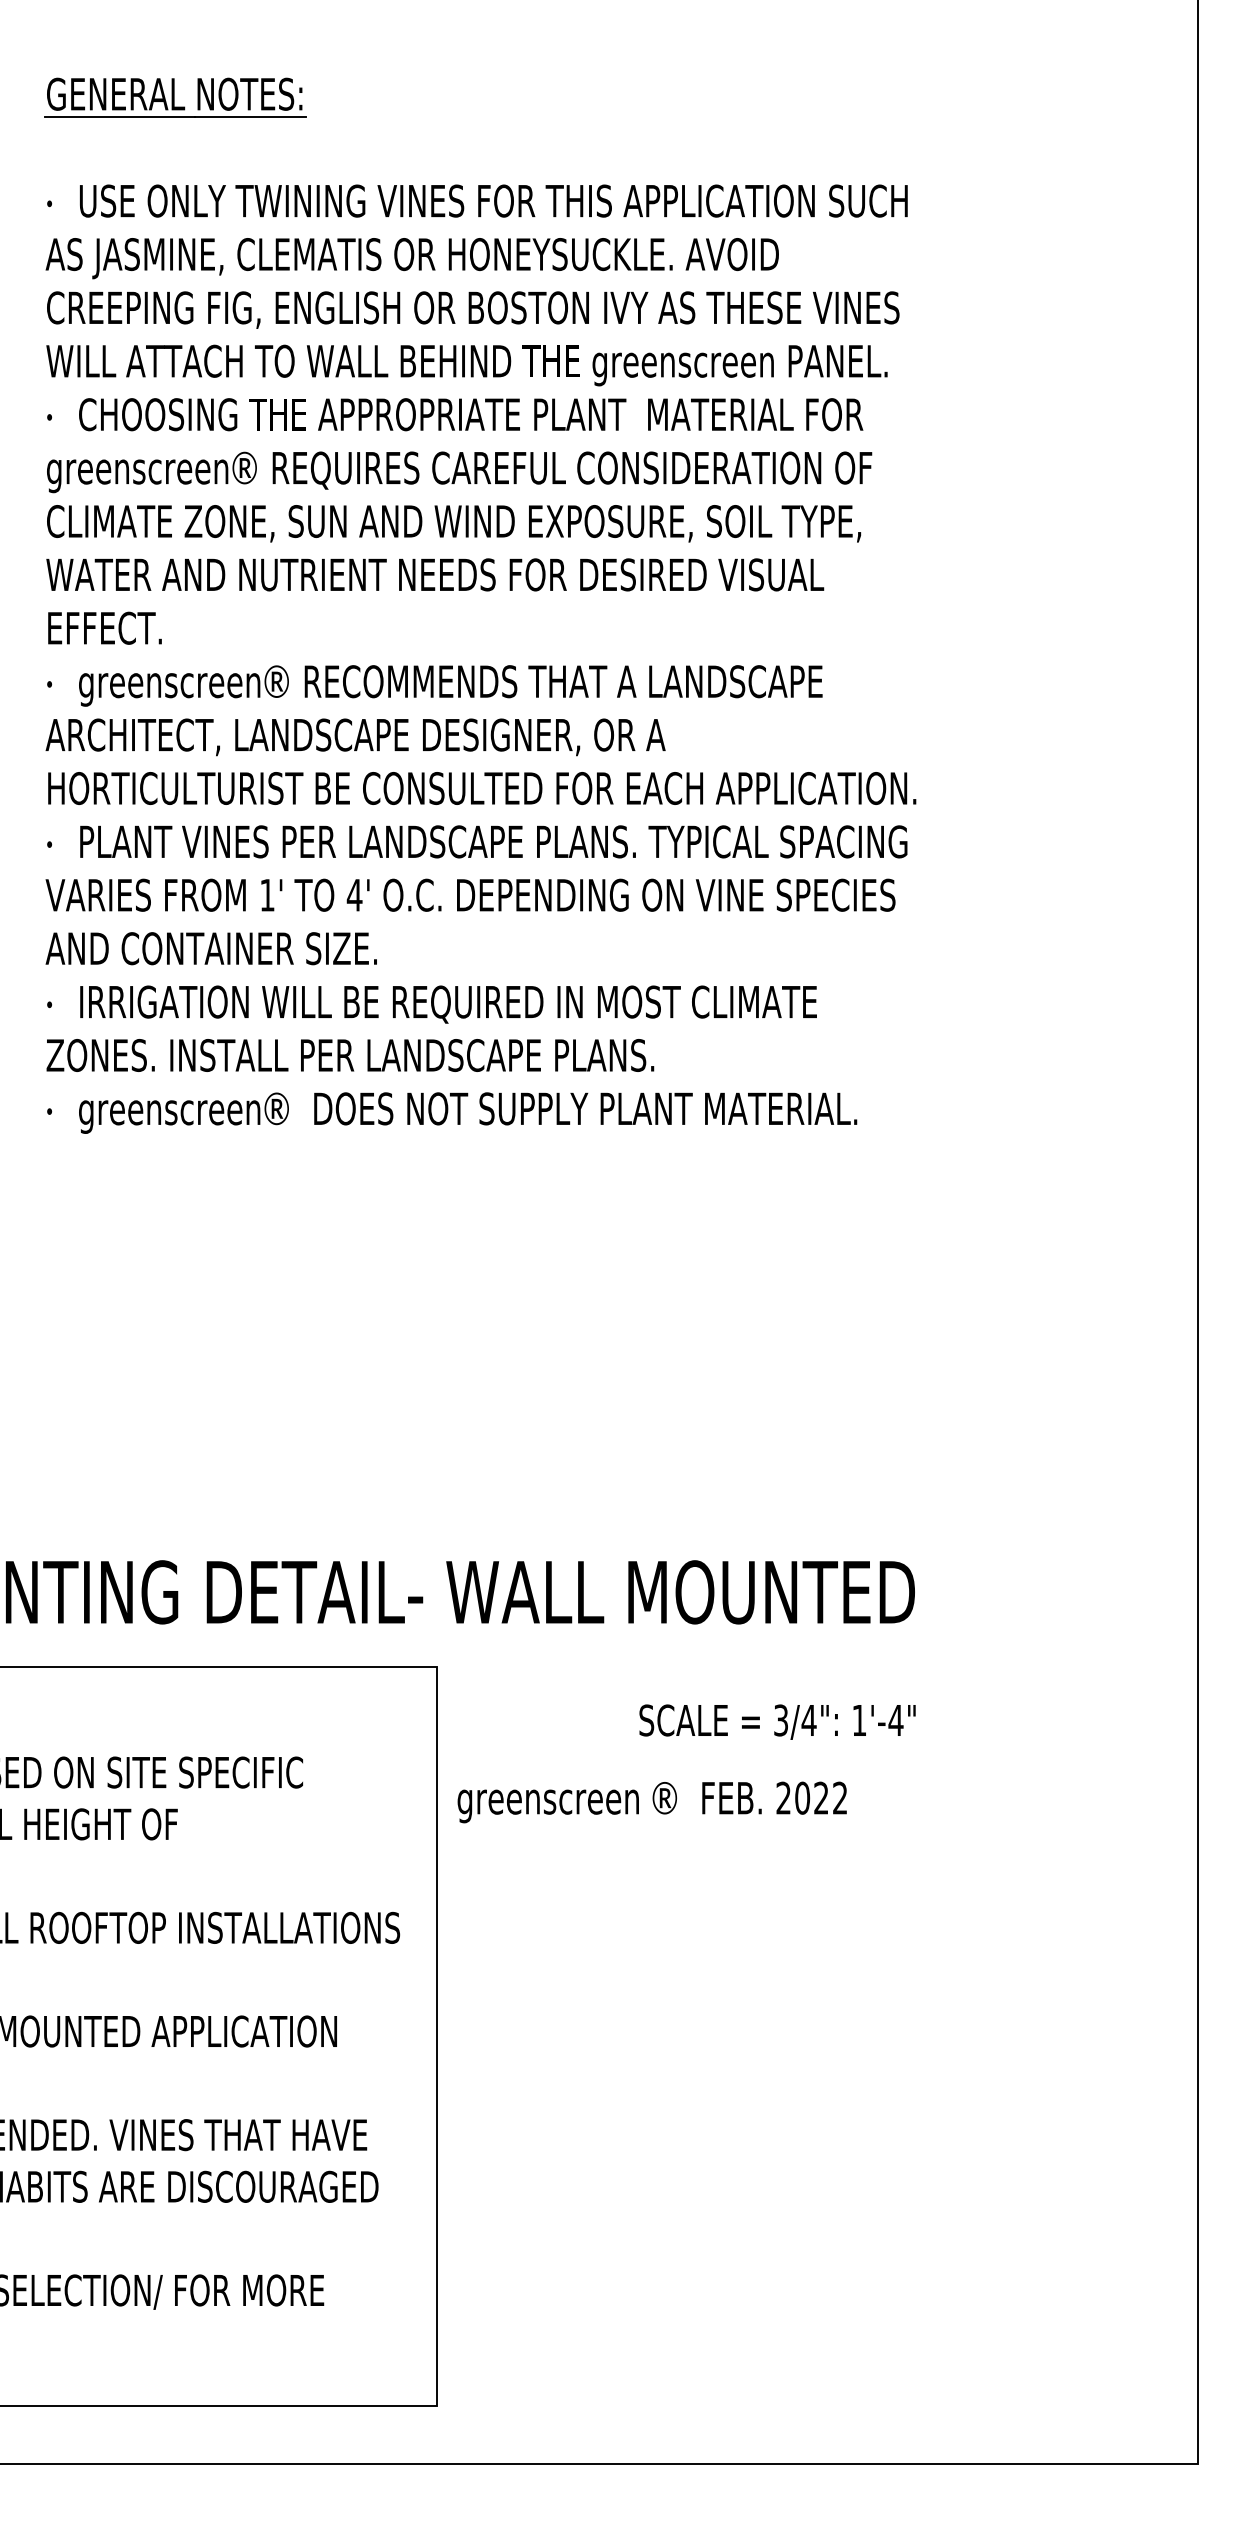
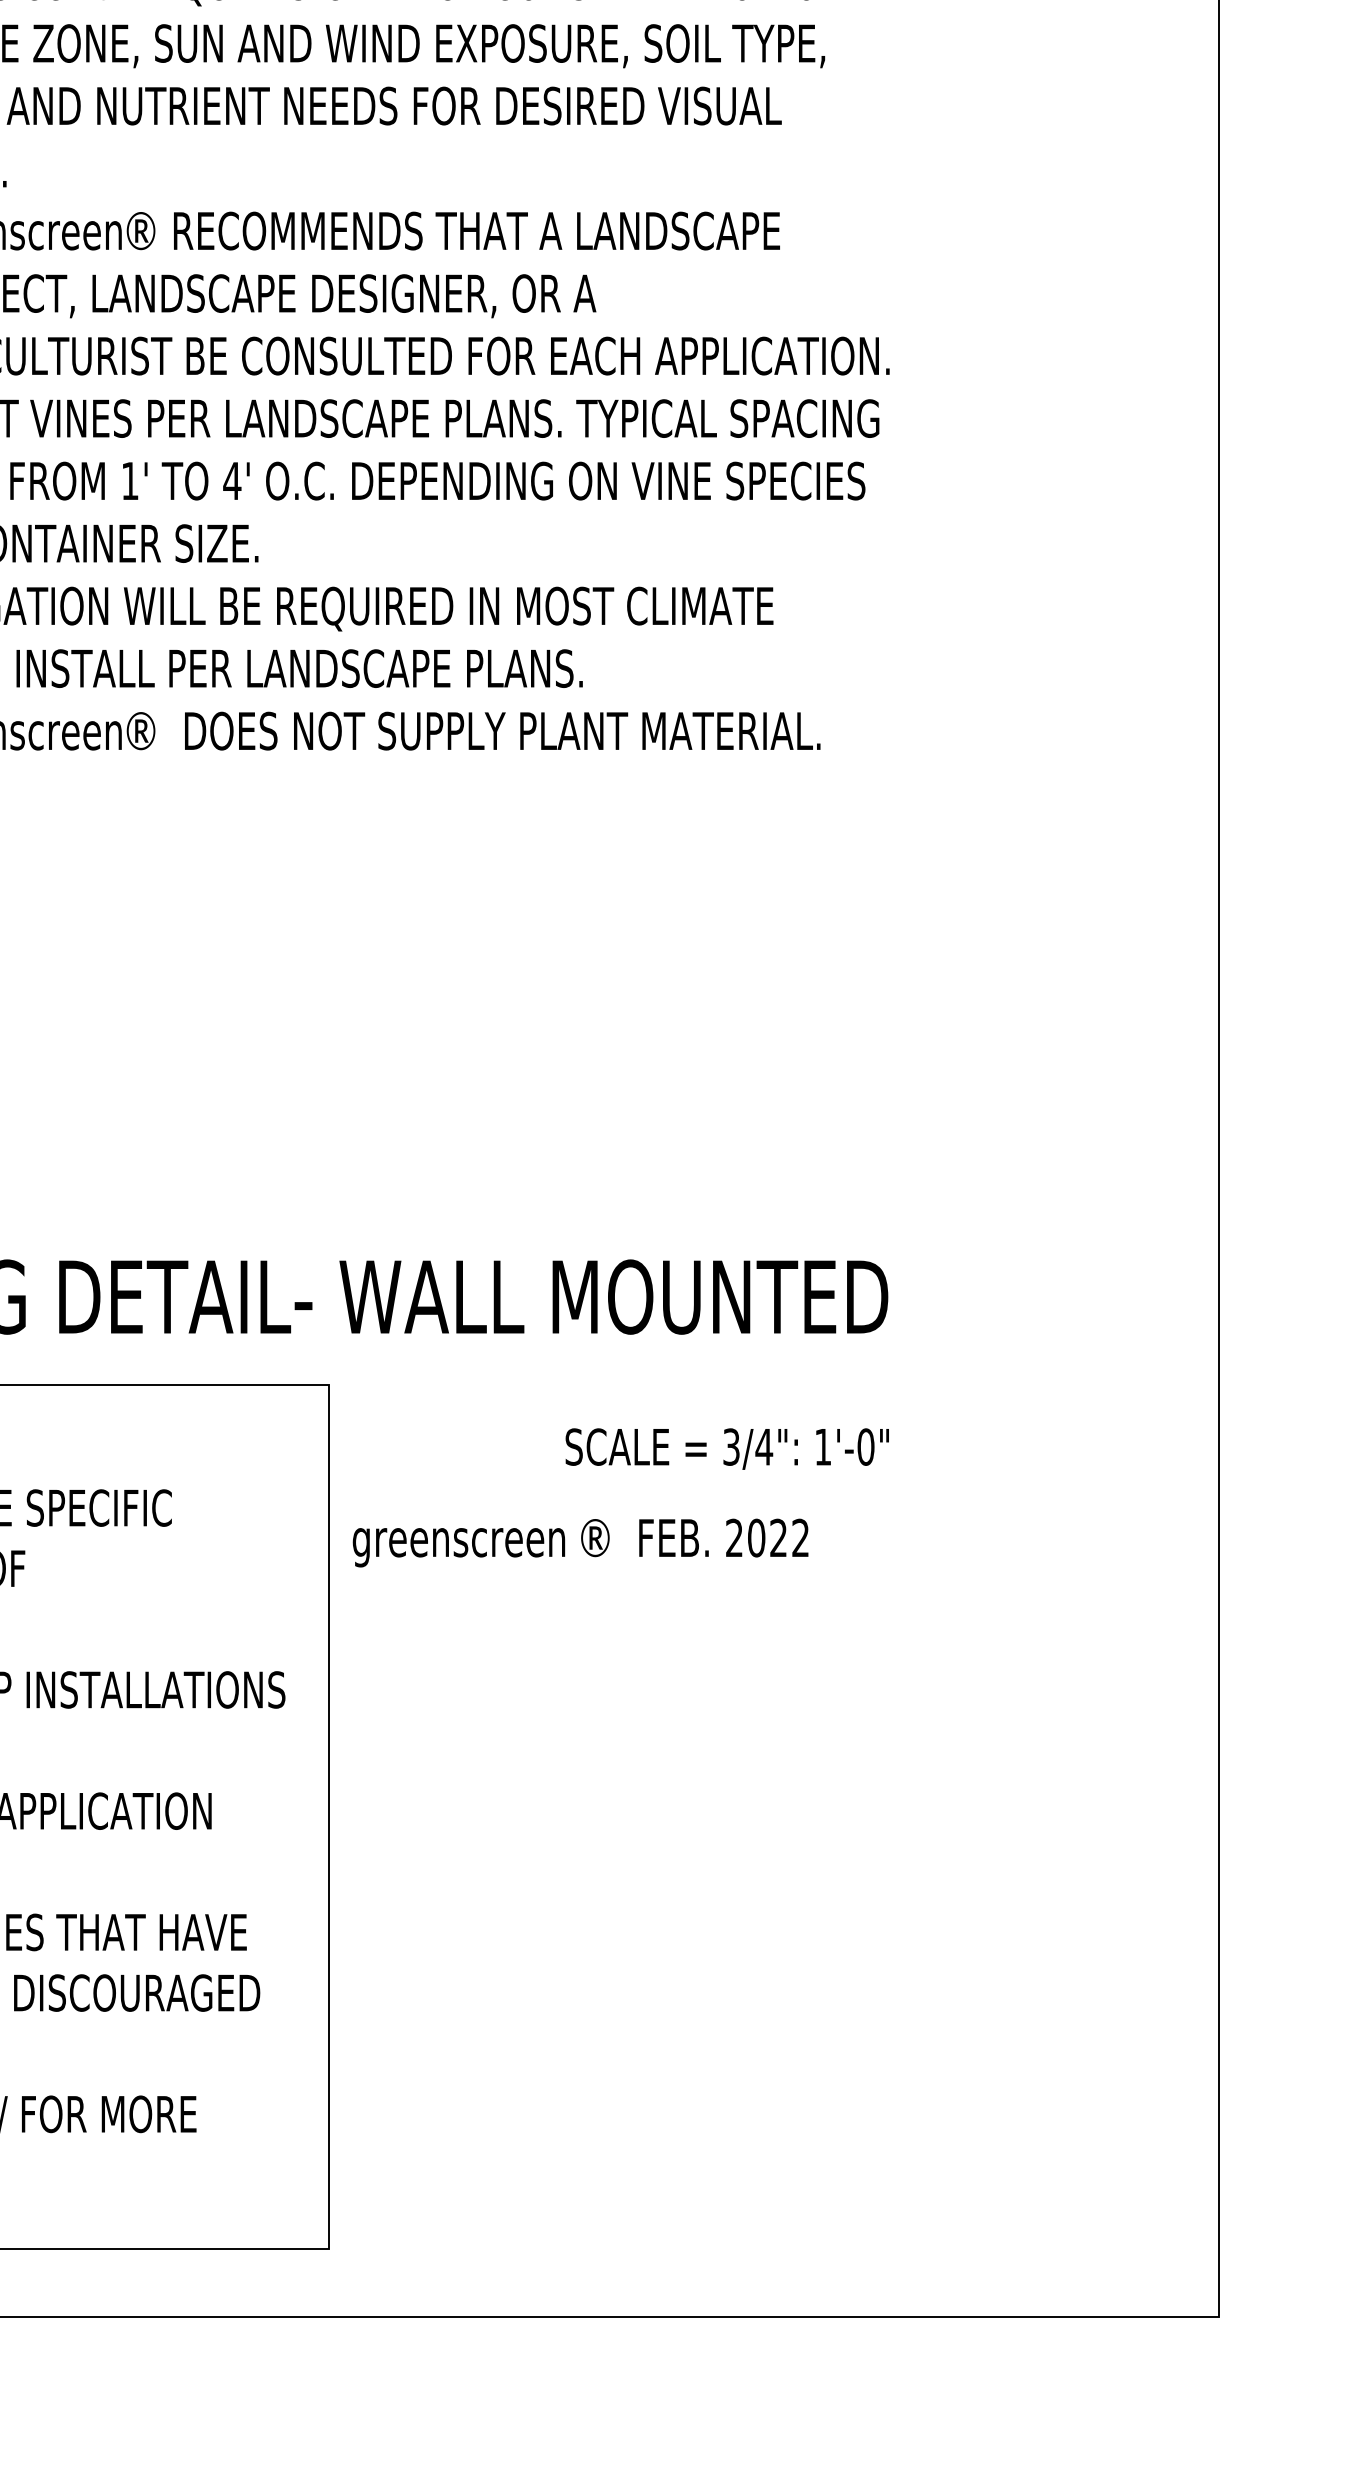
text: (895, 1720) -> (865, 1447), 1'-4" -> 1'-0"

